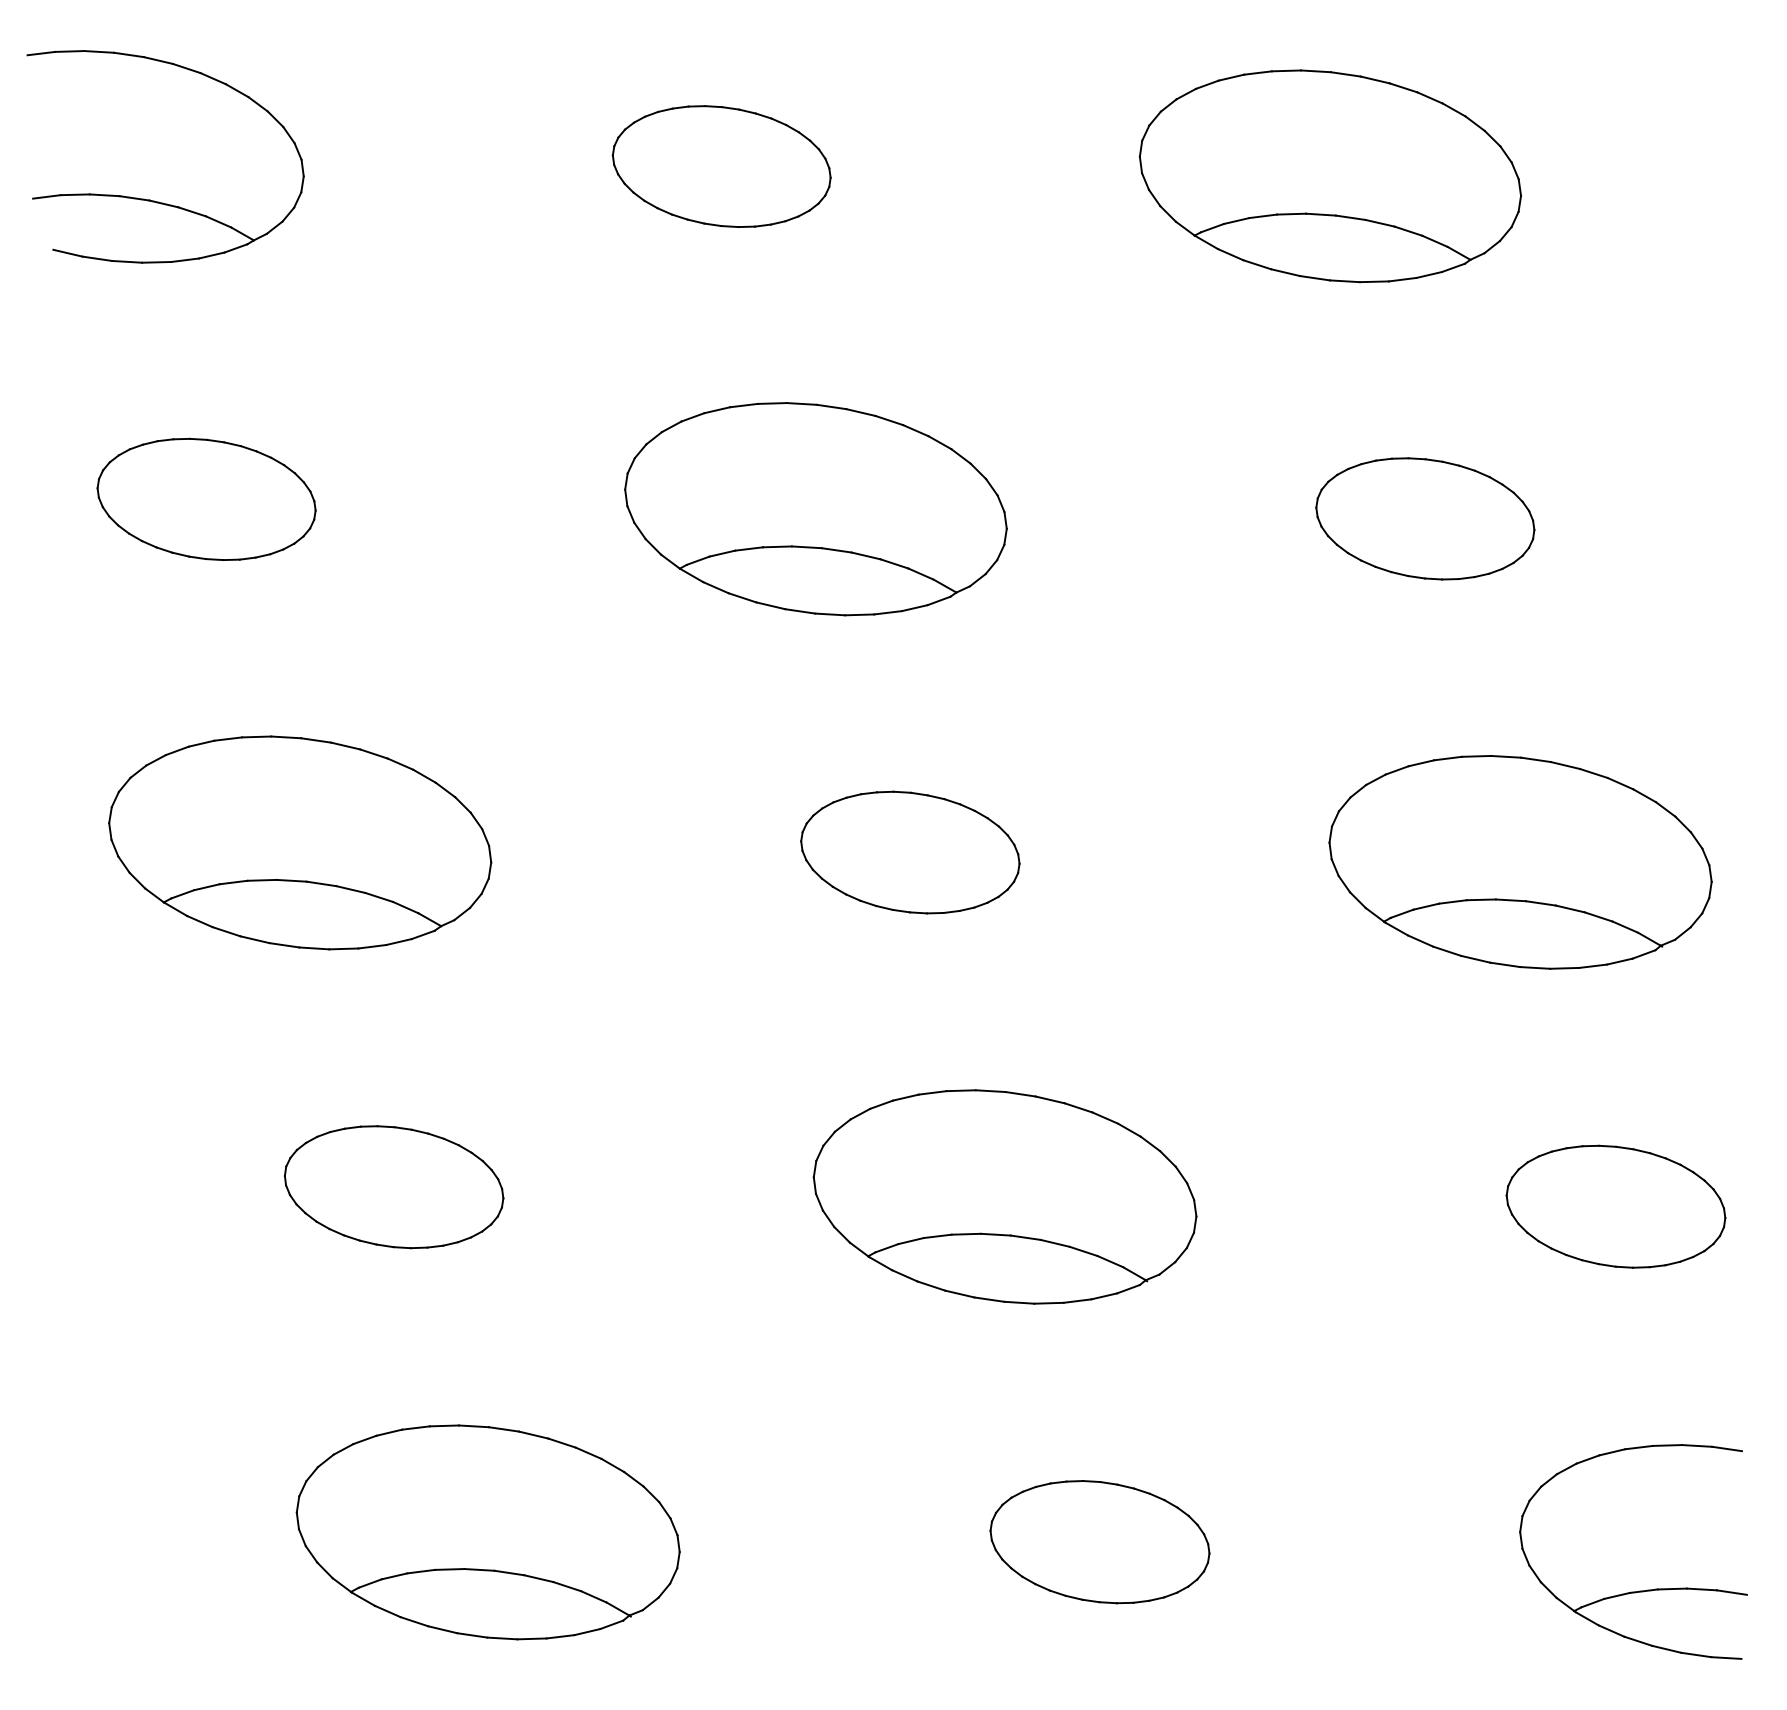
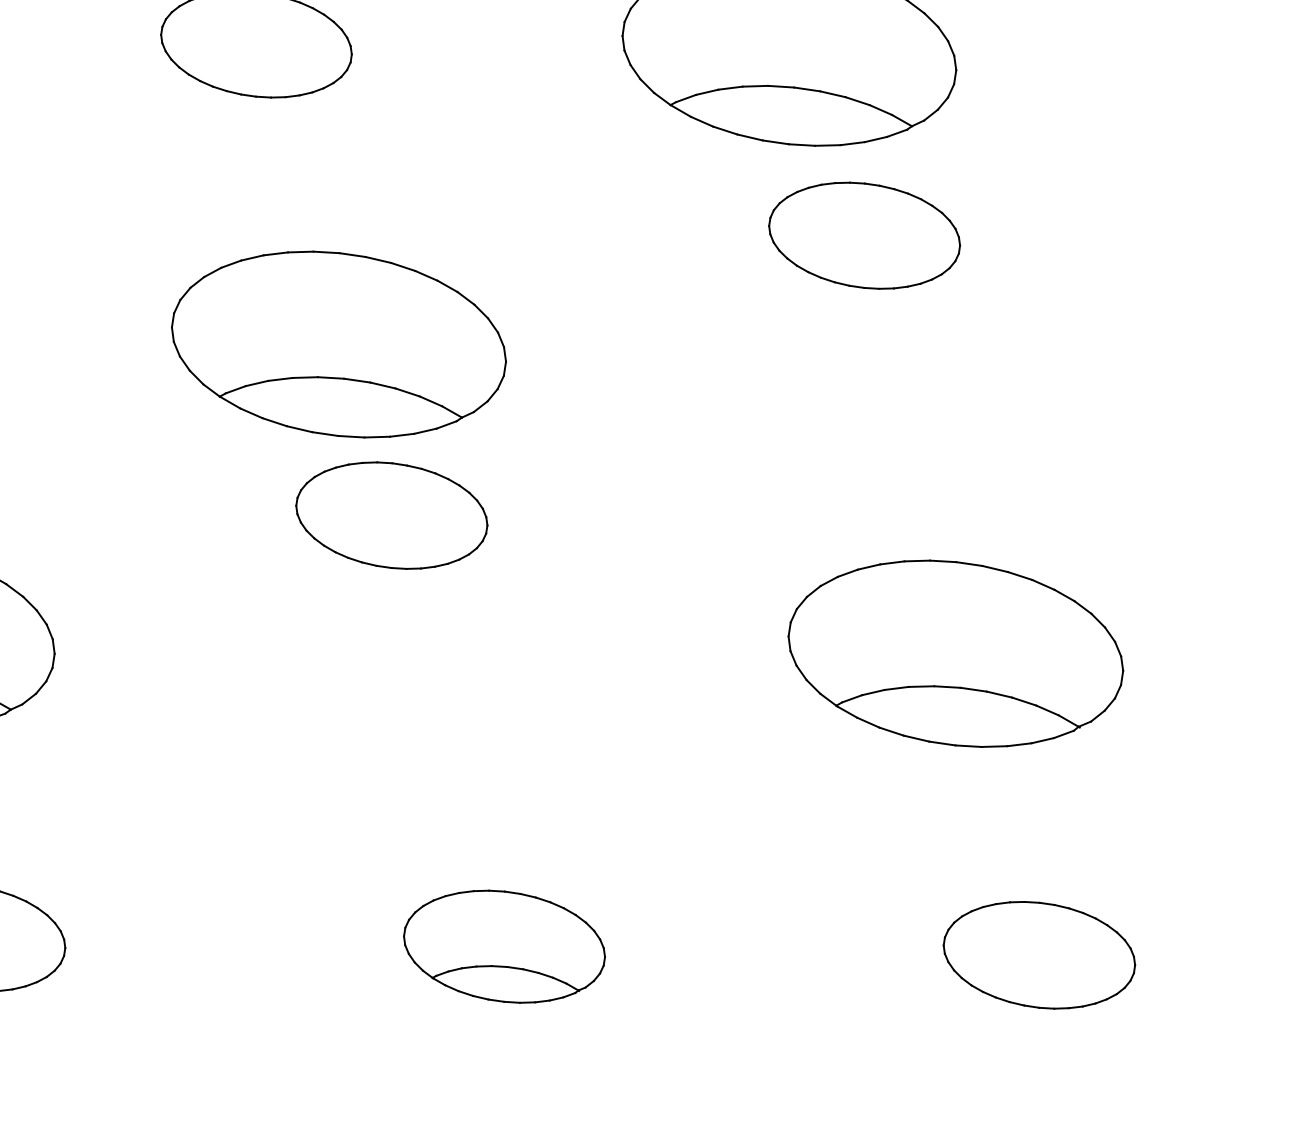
part: (1425, 518) -> (864, 235), moved
part: (910, 852) -> (391, 515), moved
part: (1004, 1196) -> (504, 946), size x0.6

